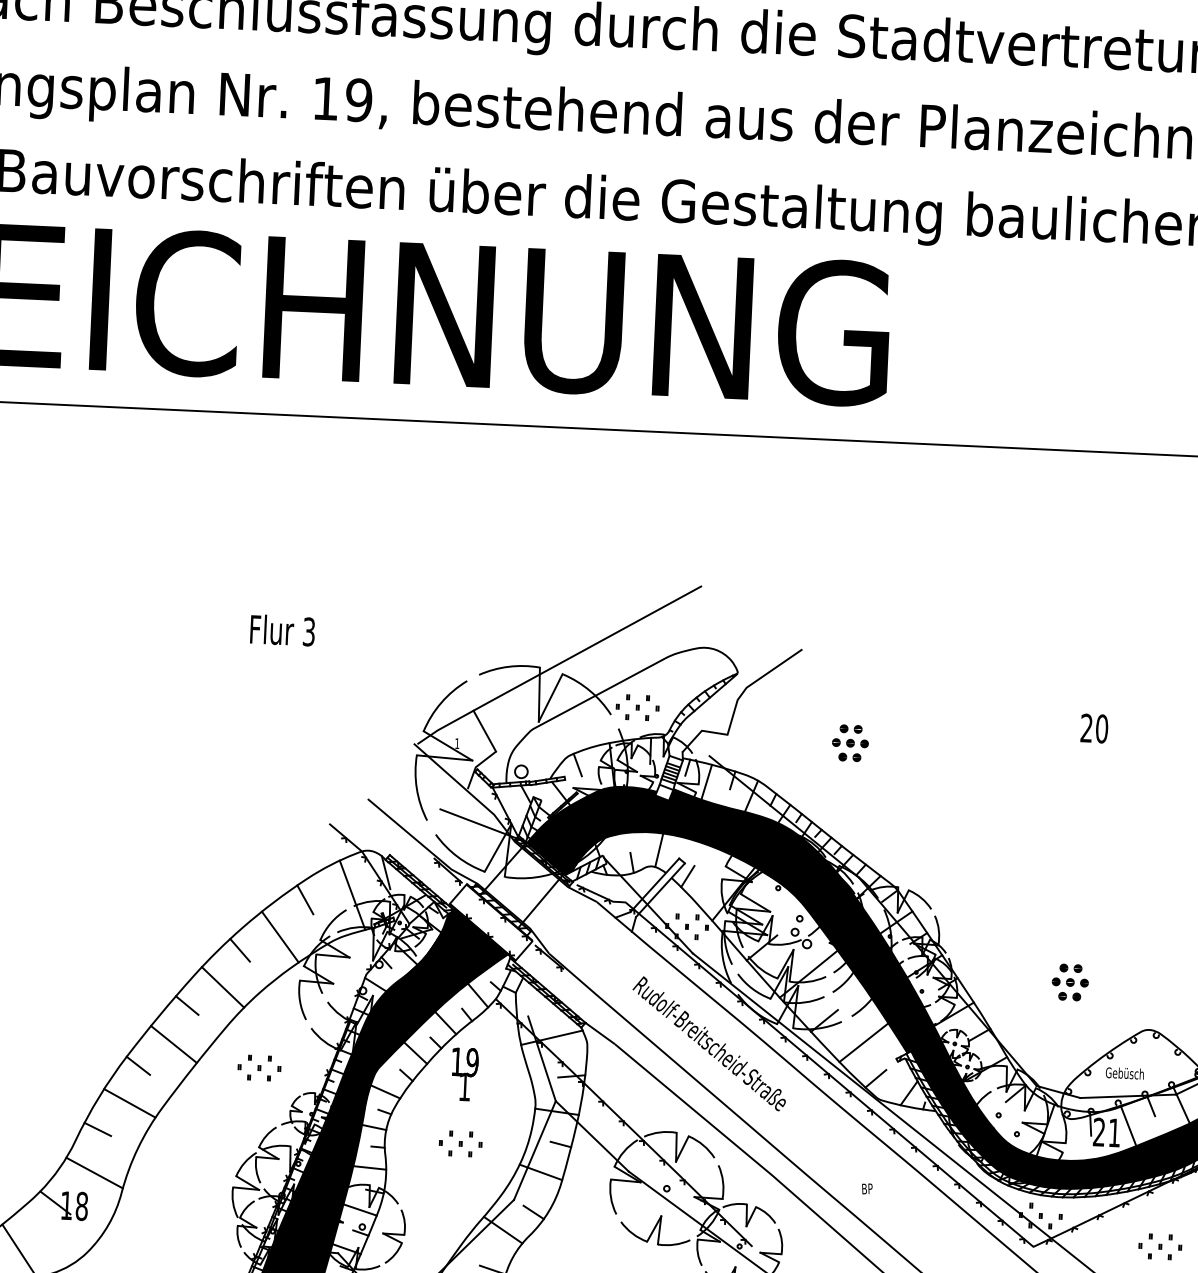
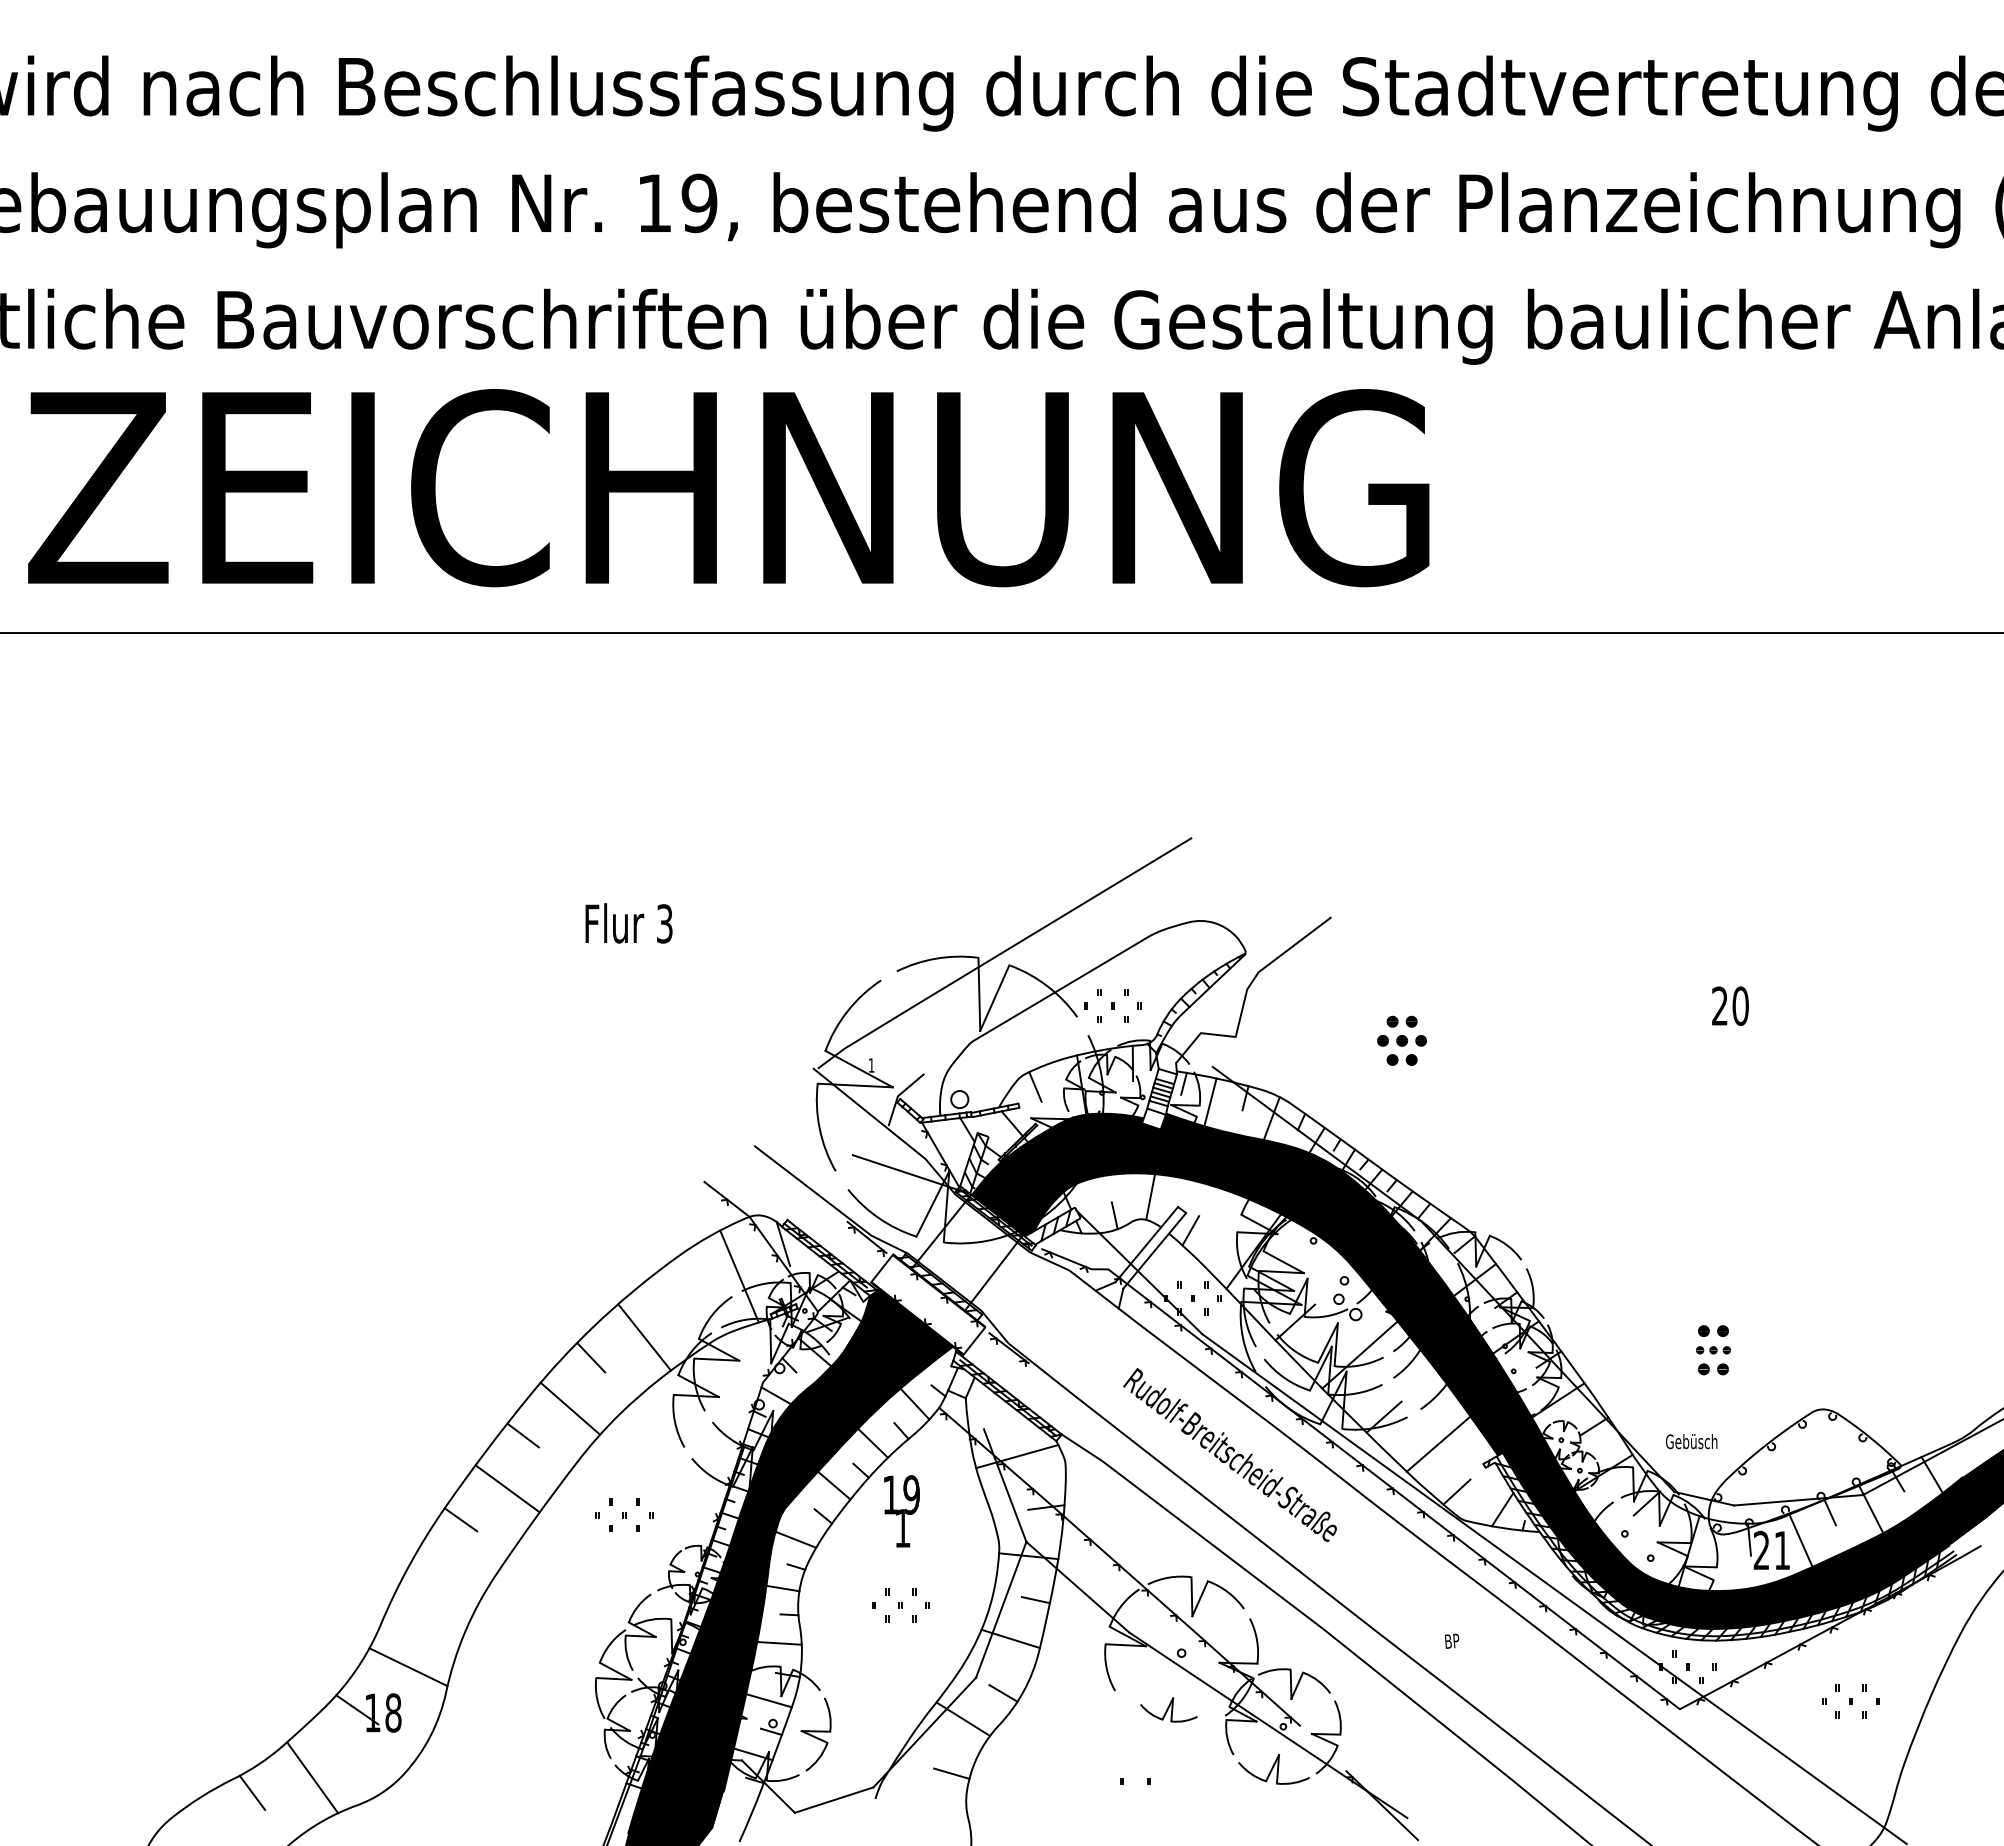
line: (484, 730) -> (907, 1046), removed
line: (304, 899) -> (675, 1285), removed
part: (1070, 982) -> (1713, 1350), size x0.7
text: (1124, 1073) -> (1691, 1441), moved
line: (129, 1103) -> (451, 1570), removed
line: (97, 1129) -> (409, 1608), removed
part: (655, 1229) -> (1168, 1709), size x0.6

